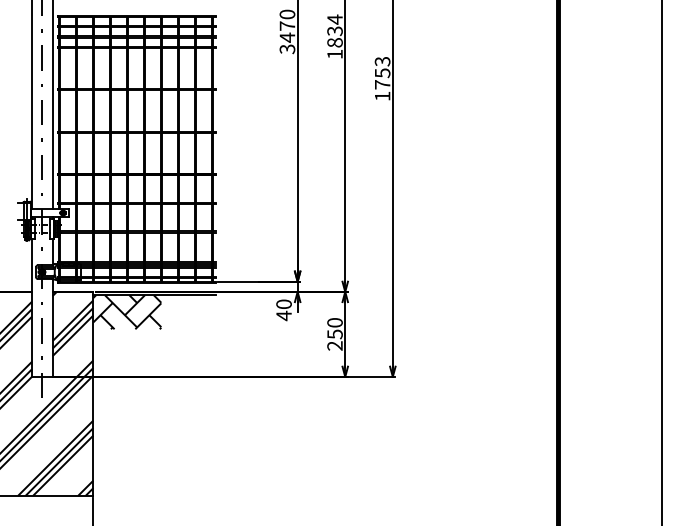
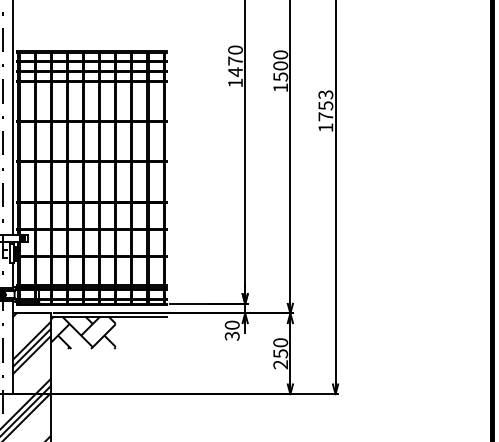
text: (334, 30) -> (280, 65), 1834 -> 1500
text: (287, 49) -> (235, 83), 3470 -> 1470
text: (283, 315) -> (231, 335), 40 -> 30

